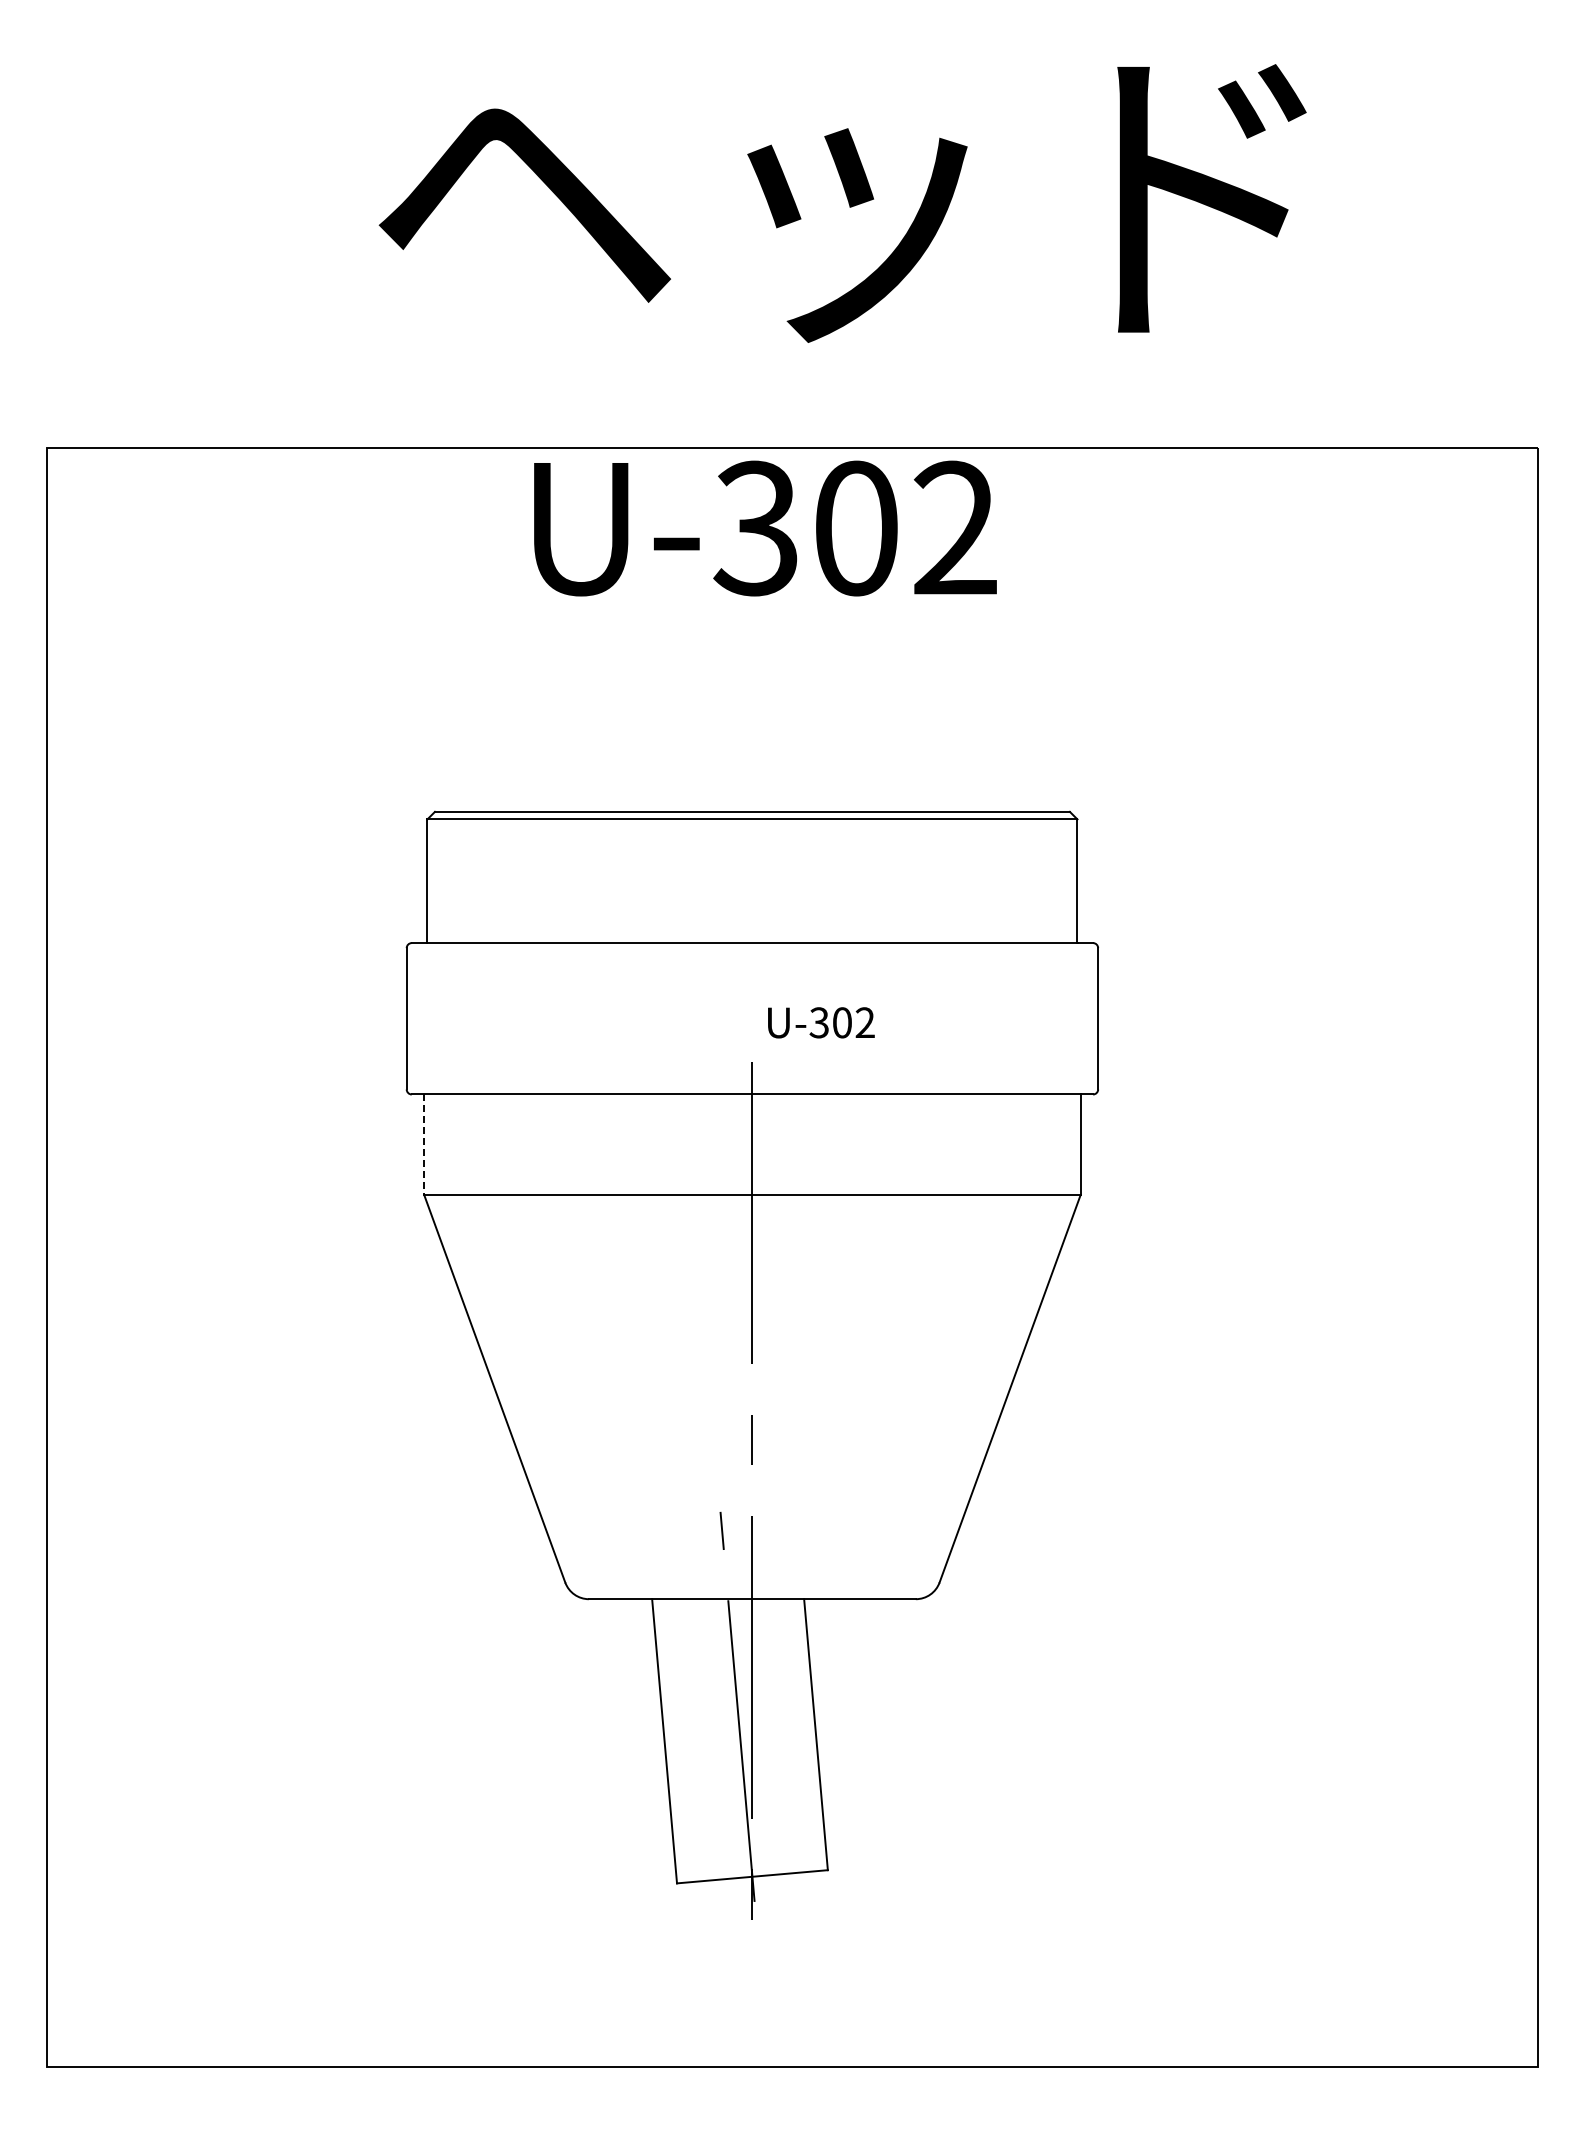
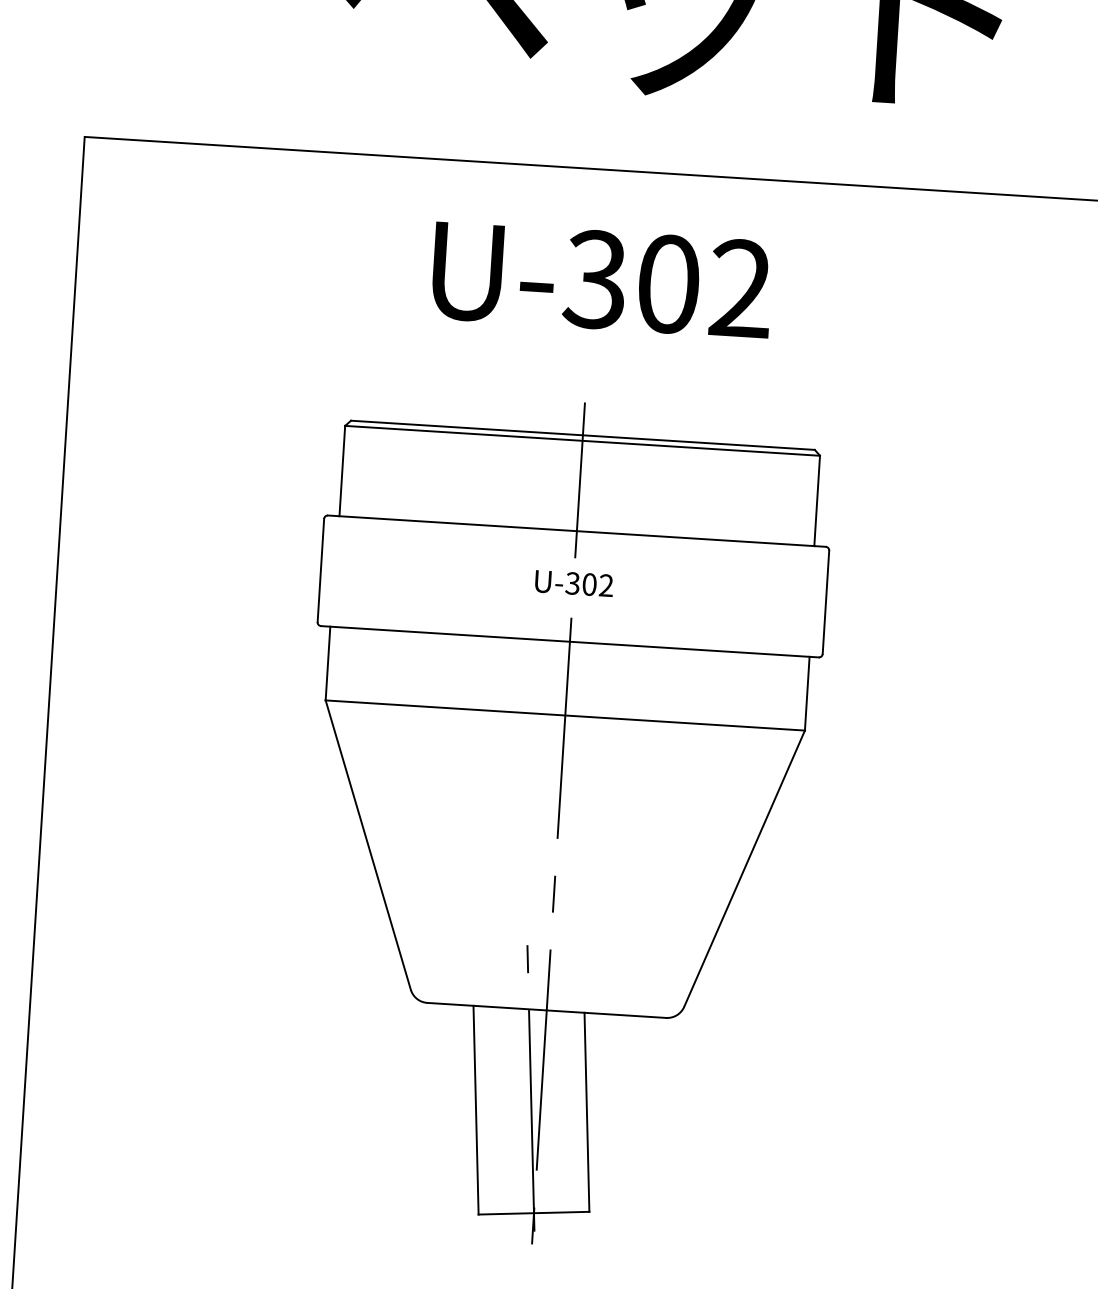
text: (765, 528) -> (602, 280), moved
line: (752, 873) -> (580, 480), added
text: (821, 1022) -> (574, 583), moved
line: (424, 1145) -> (328, 663), dashed -> solid

